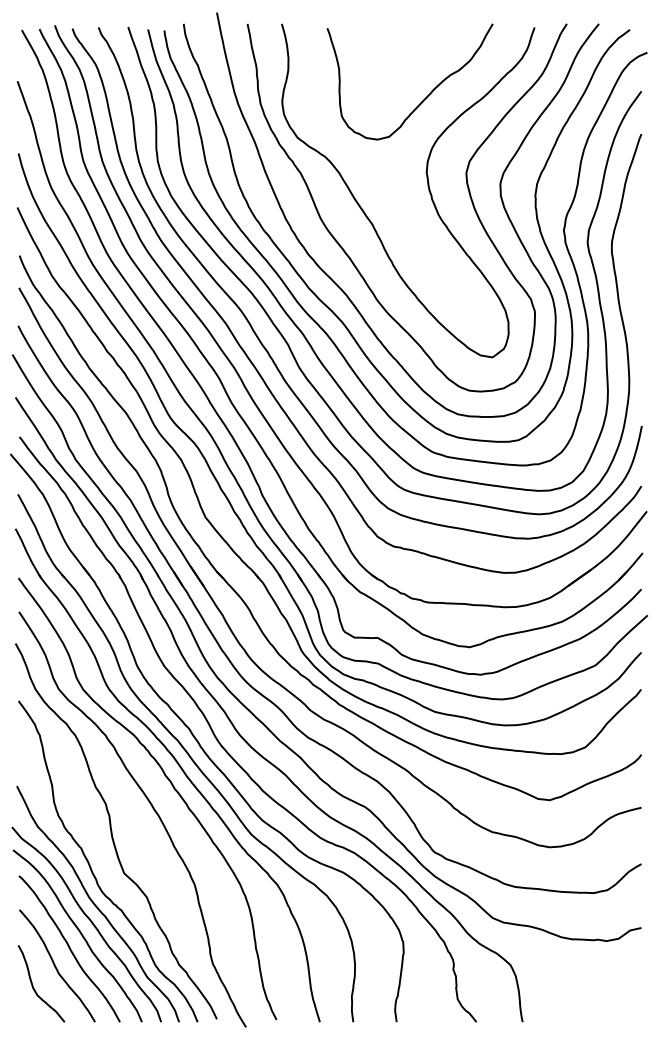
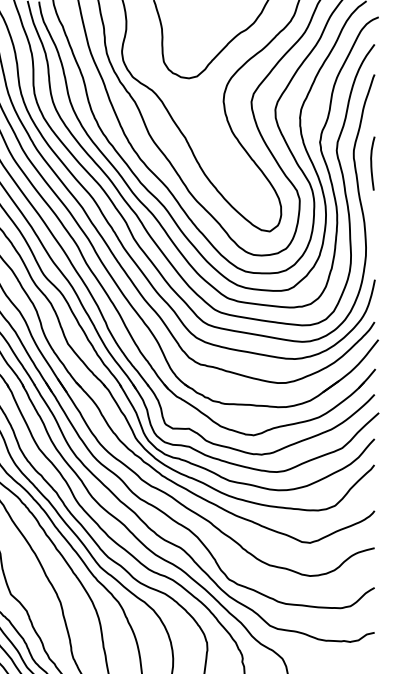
curve: (637, 260) -> (371, 163), added

